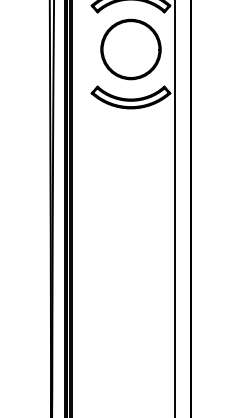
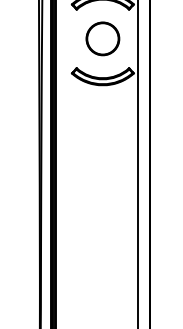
part: (130, 49) -> (102, 38), size x0.7

